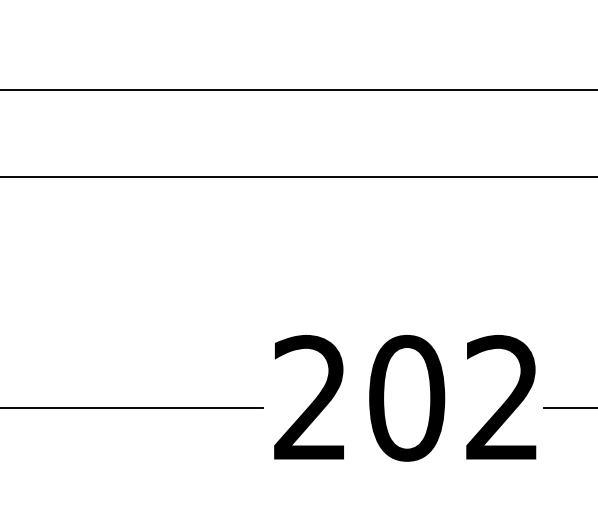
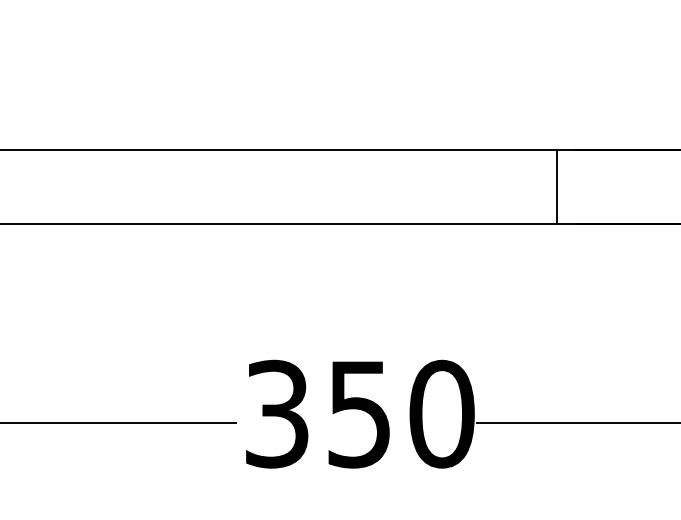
text: (406, 397) -> (359, 413), 202 -> 350

